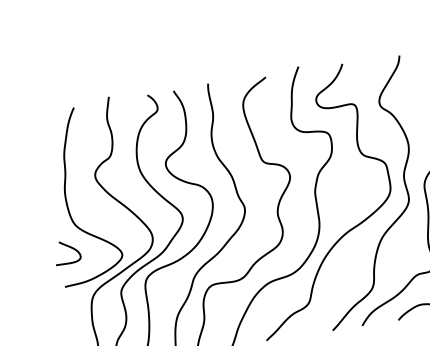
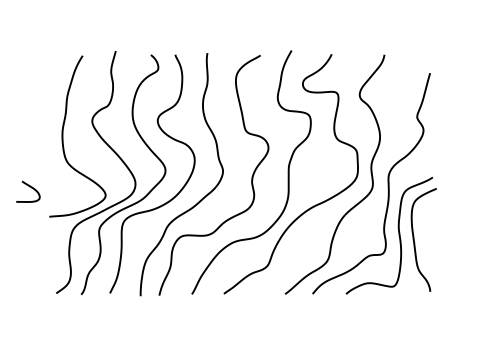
curve: (67, 247) -> (29, 187), moved

